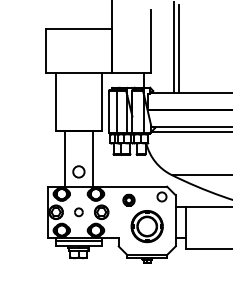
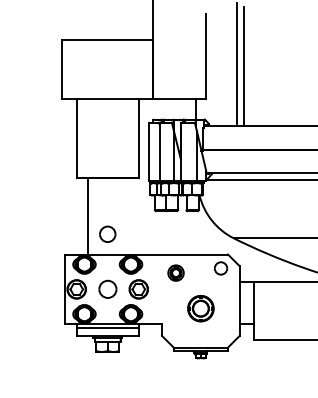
line: (93, 158) -> (127, 216), removed
part: (78, 212) -> (107, 289), size x1.6
part: (146, 226) -> (200, 308), size x0.6

